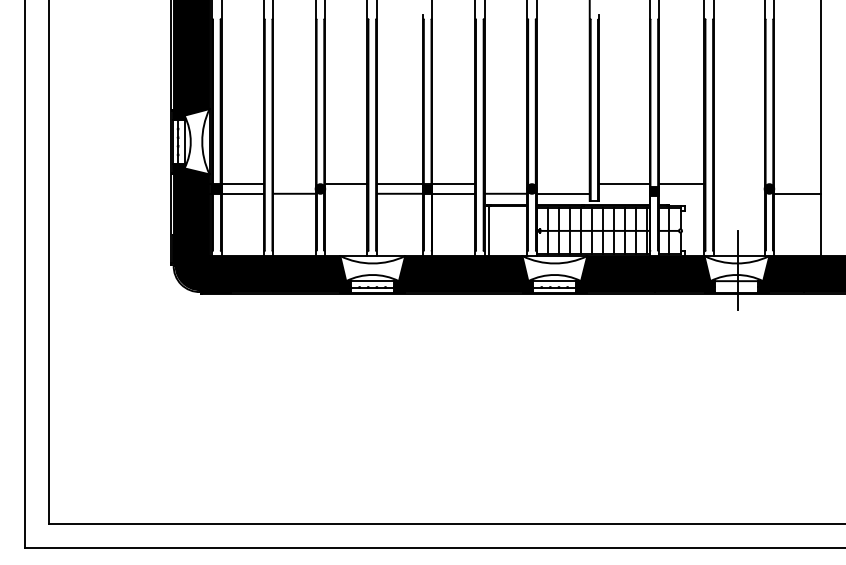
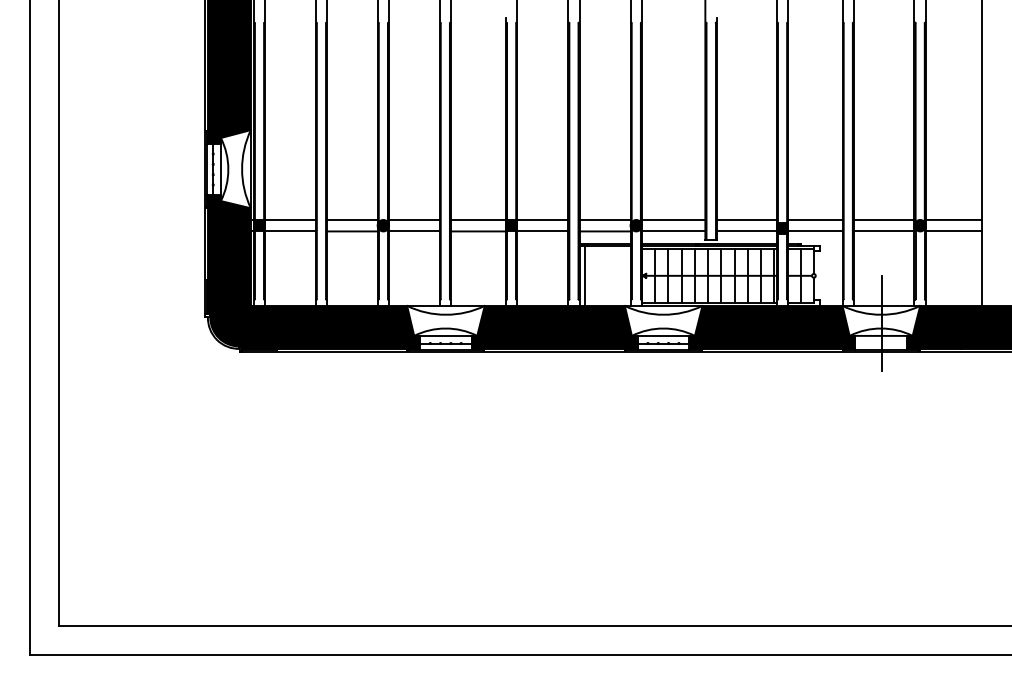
line: (294, 183) -> (352, 219), added
line: (505, 183) -> (604, 219), added
line: (563, 183) -> (673, 219), added
line: (739, 183) -> (884, 219), added
line: (797, 183) -> (953, 219), added
line: (346, 193) -> (414, 231), added
line: (624, 193) -> (746, 231), added
line: (681, 193) -> (815, 231), added
line: (739, 193) -> (884, 231), added

